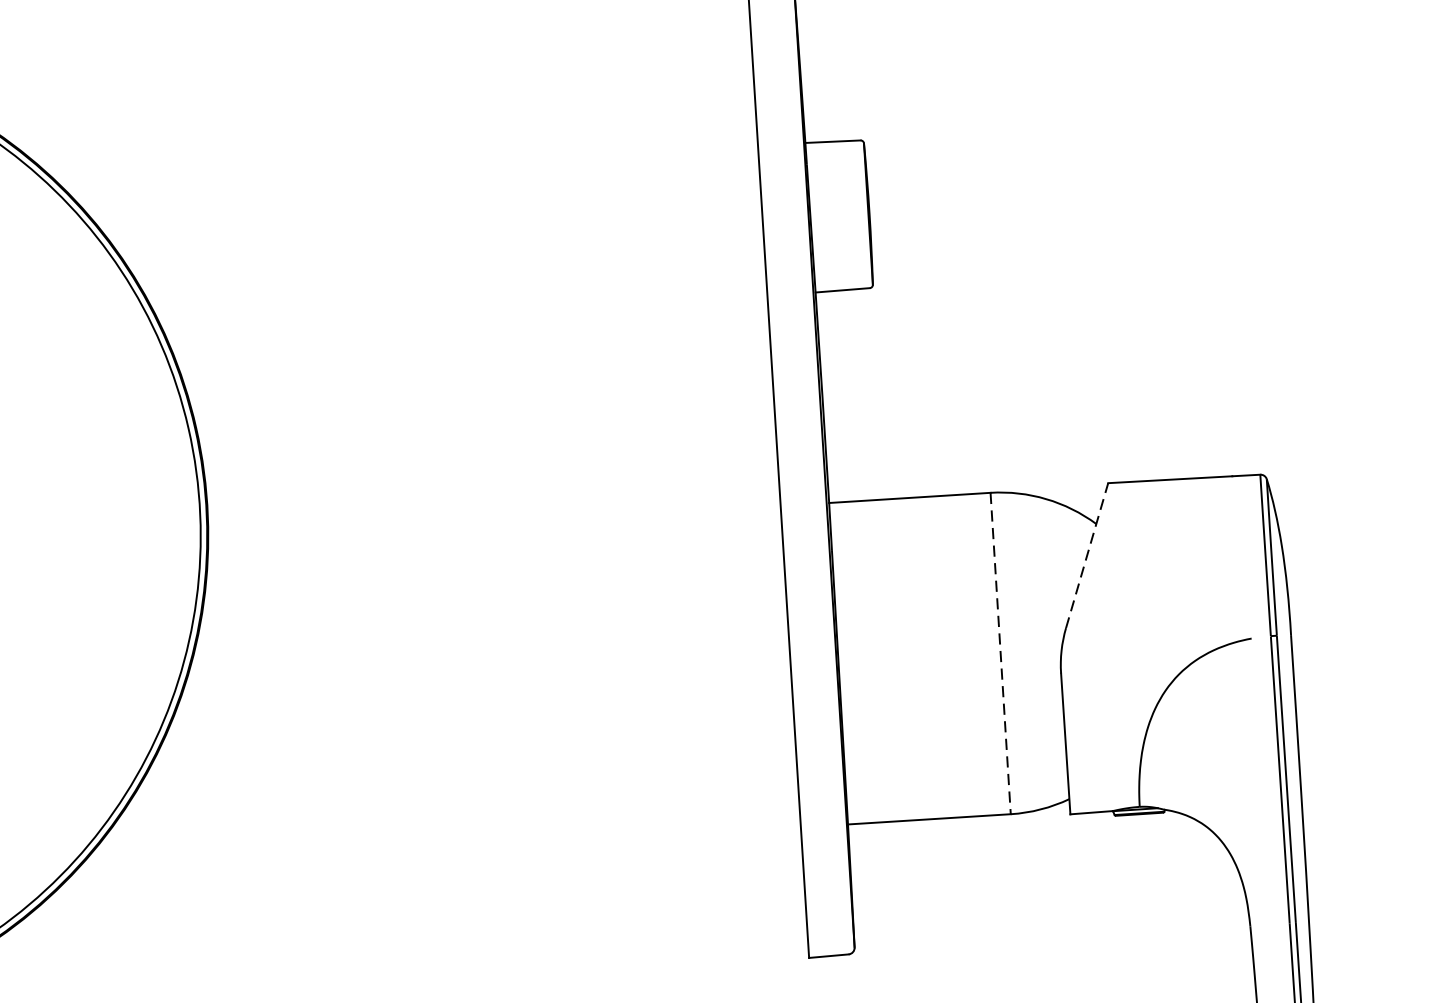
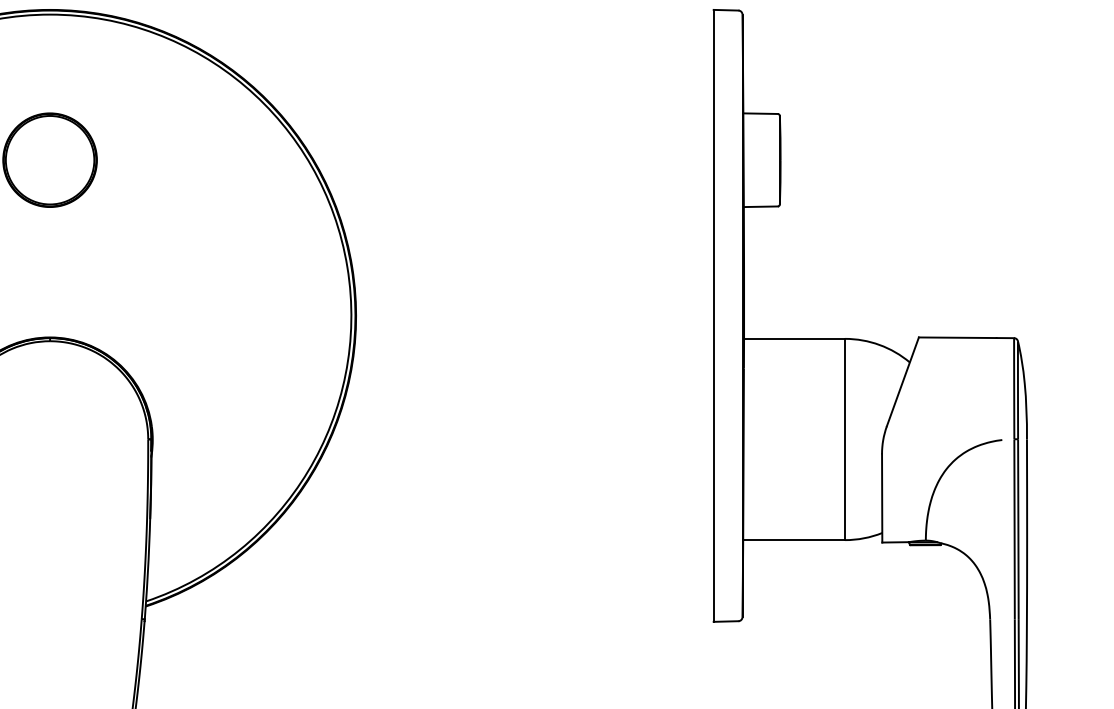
line: (1088, 555) -> (903, 381), dashed -> solid
line: (1001, 653) -> (845, 439), dashed -> solid

